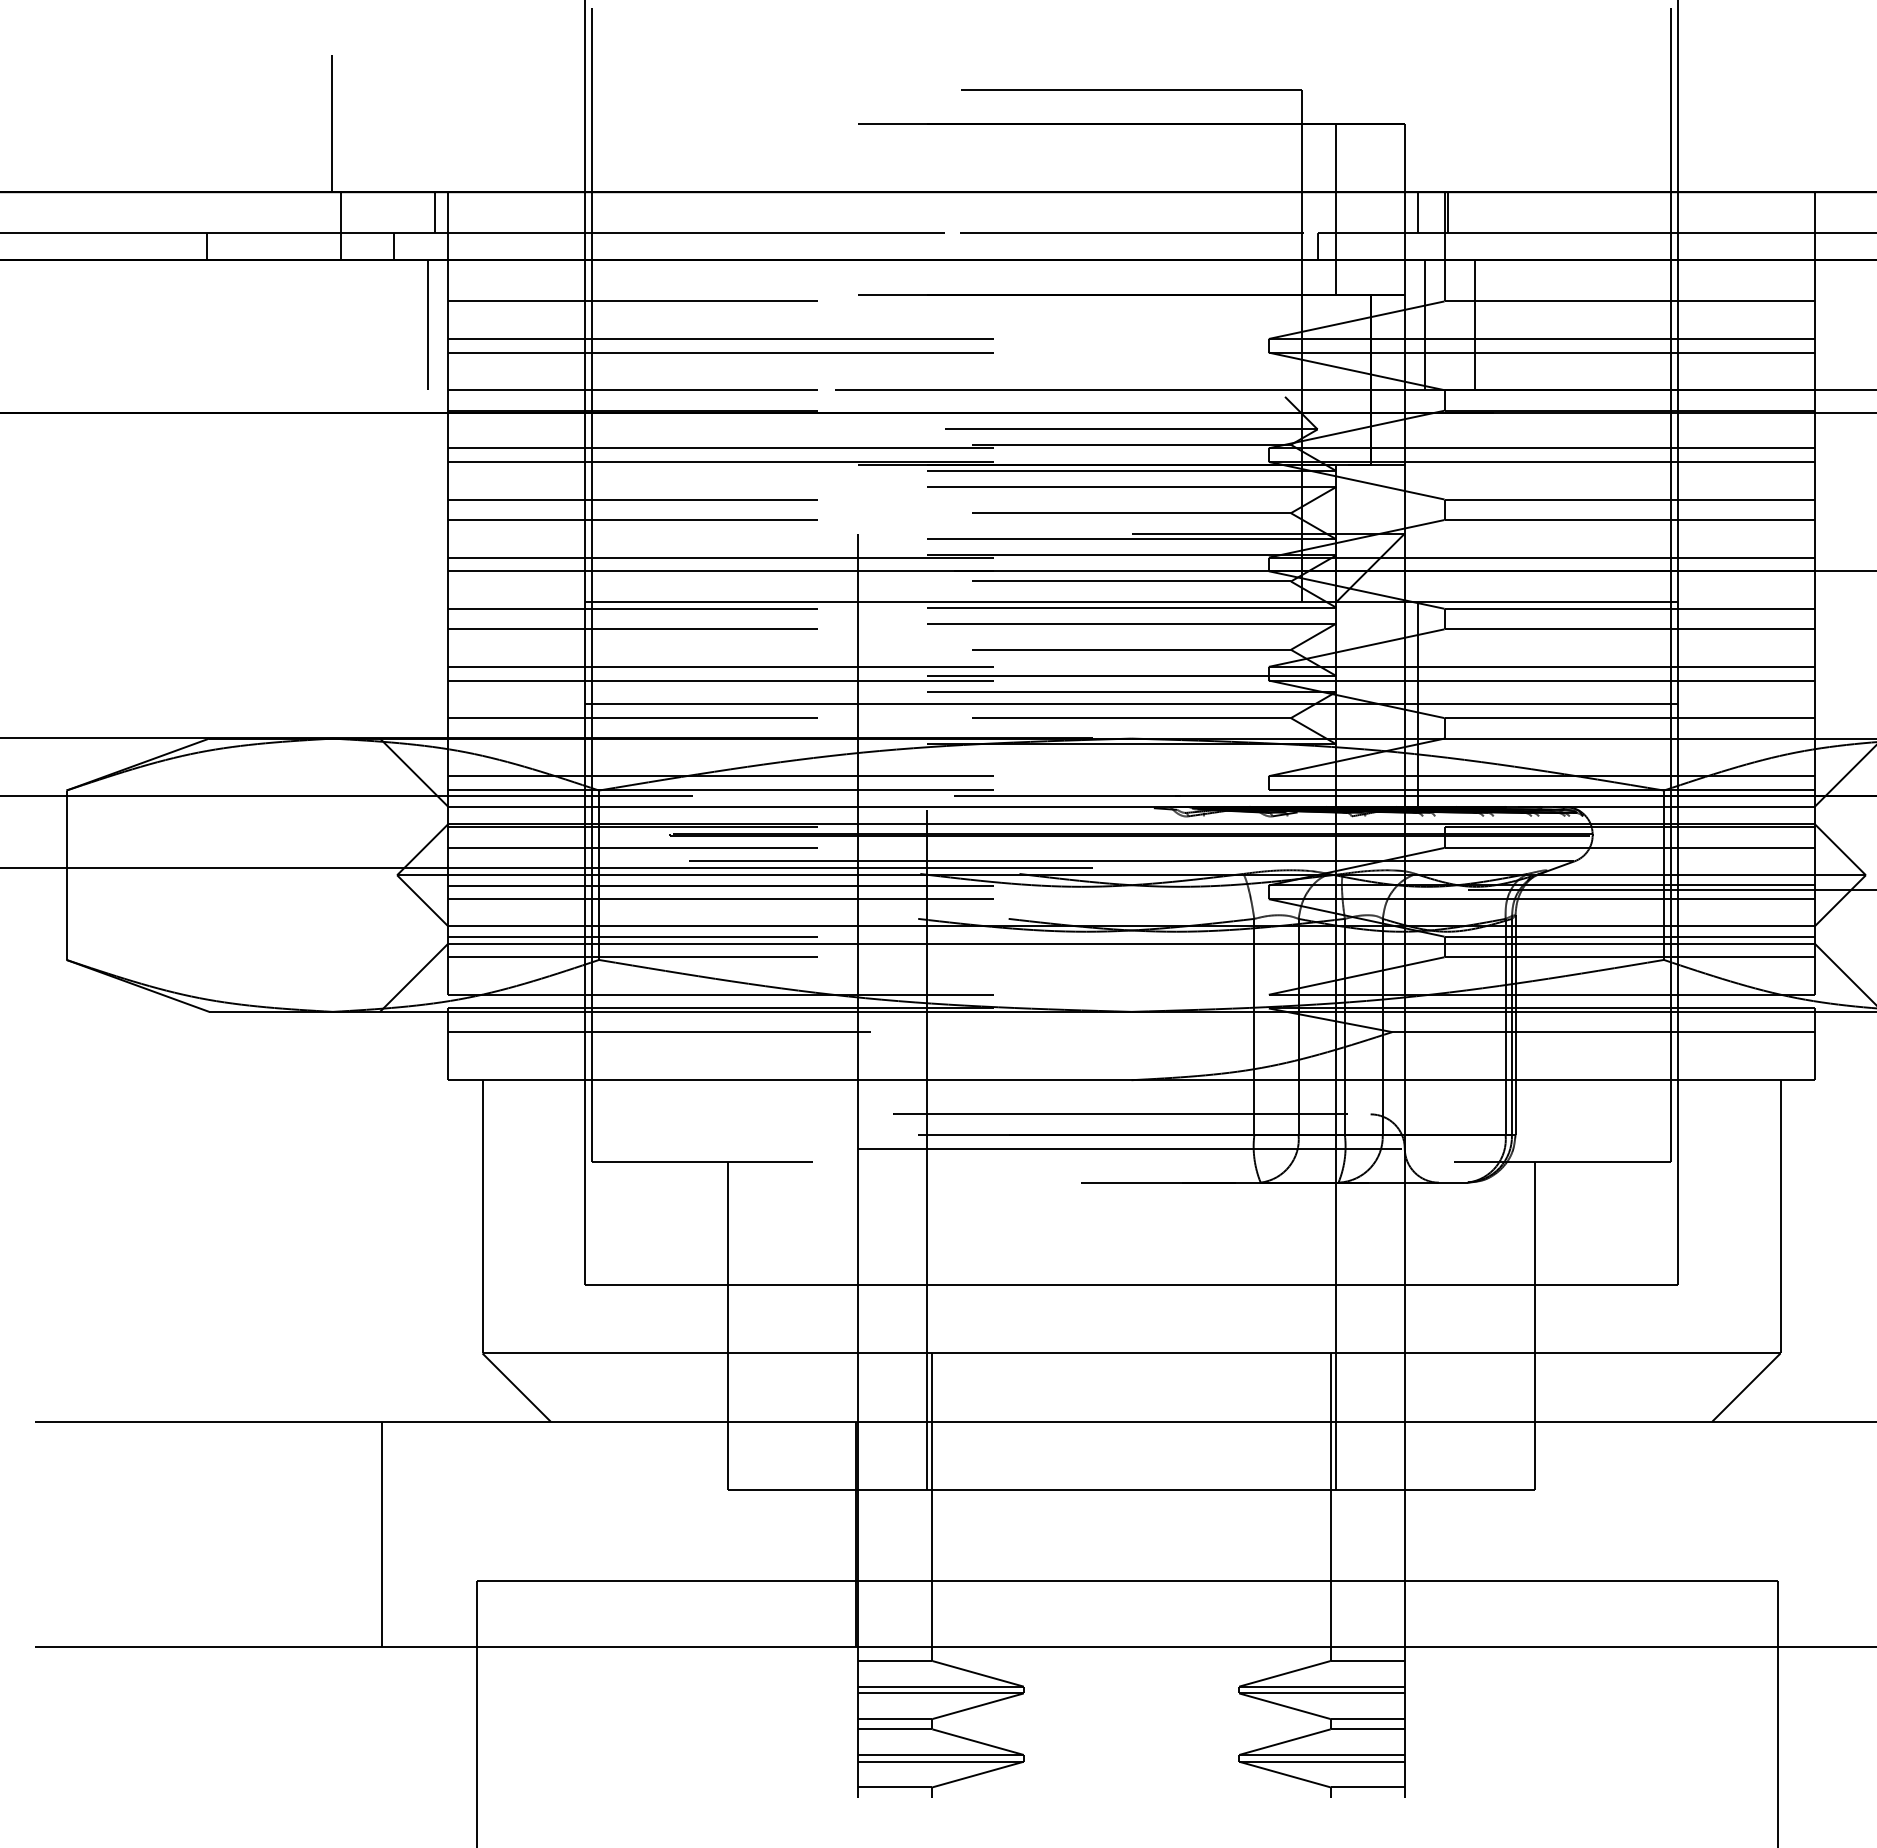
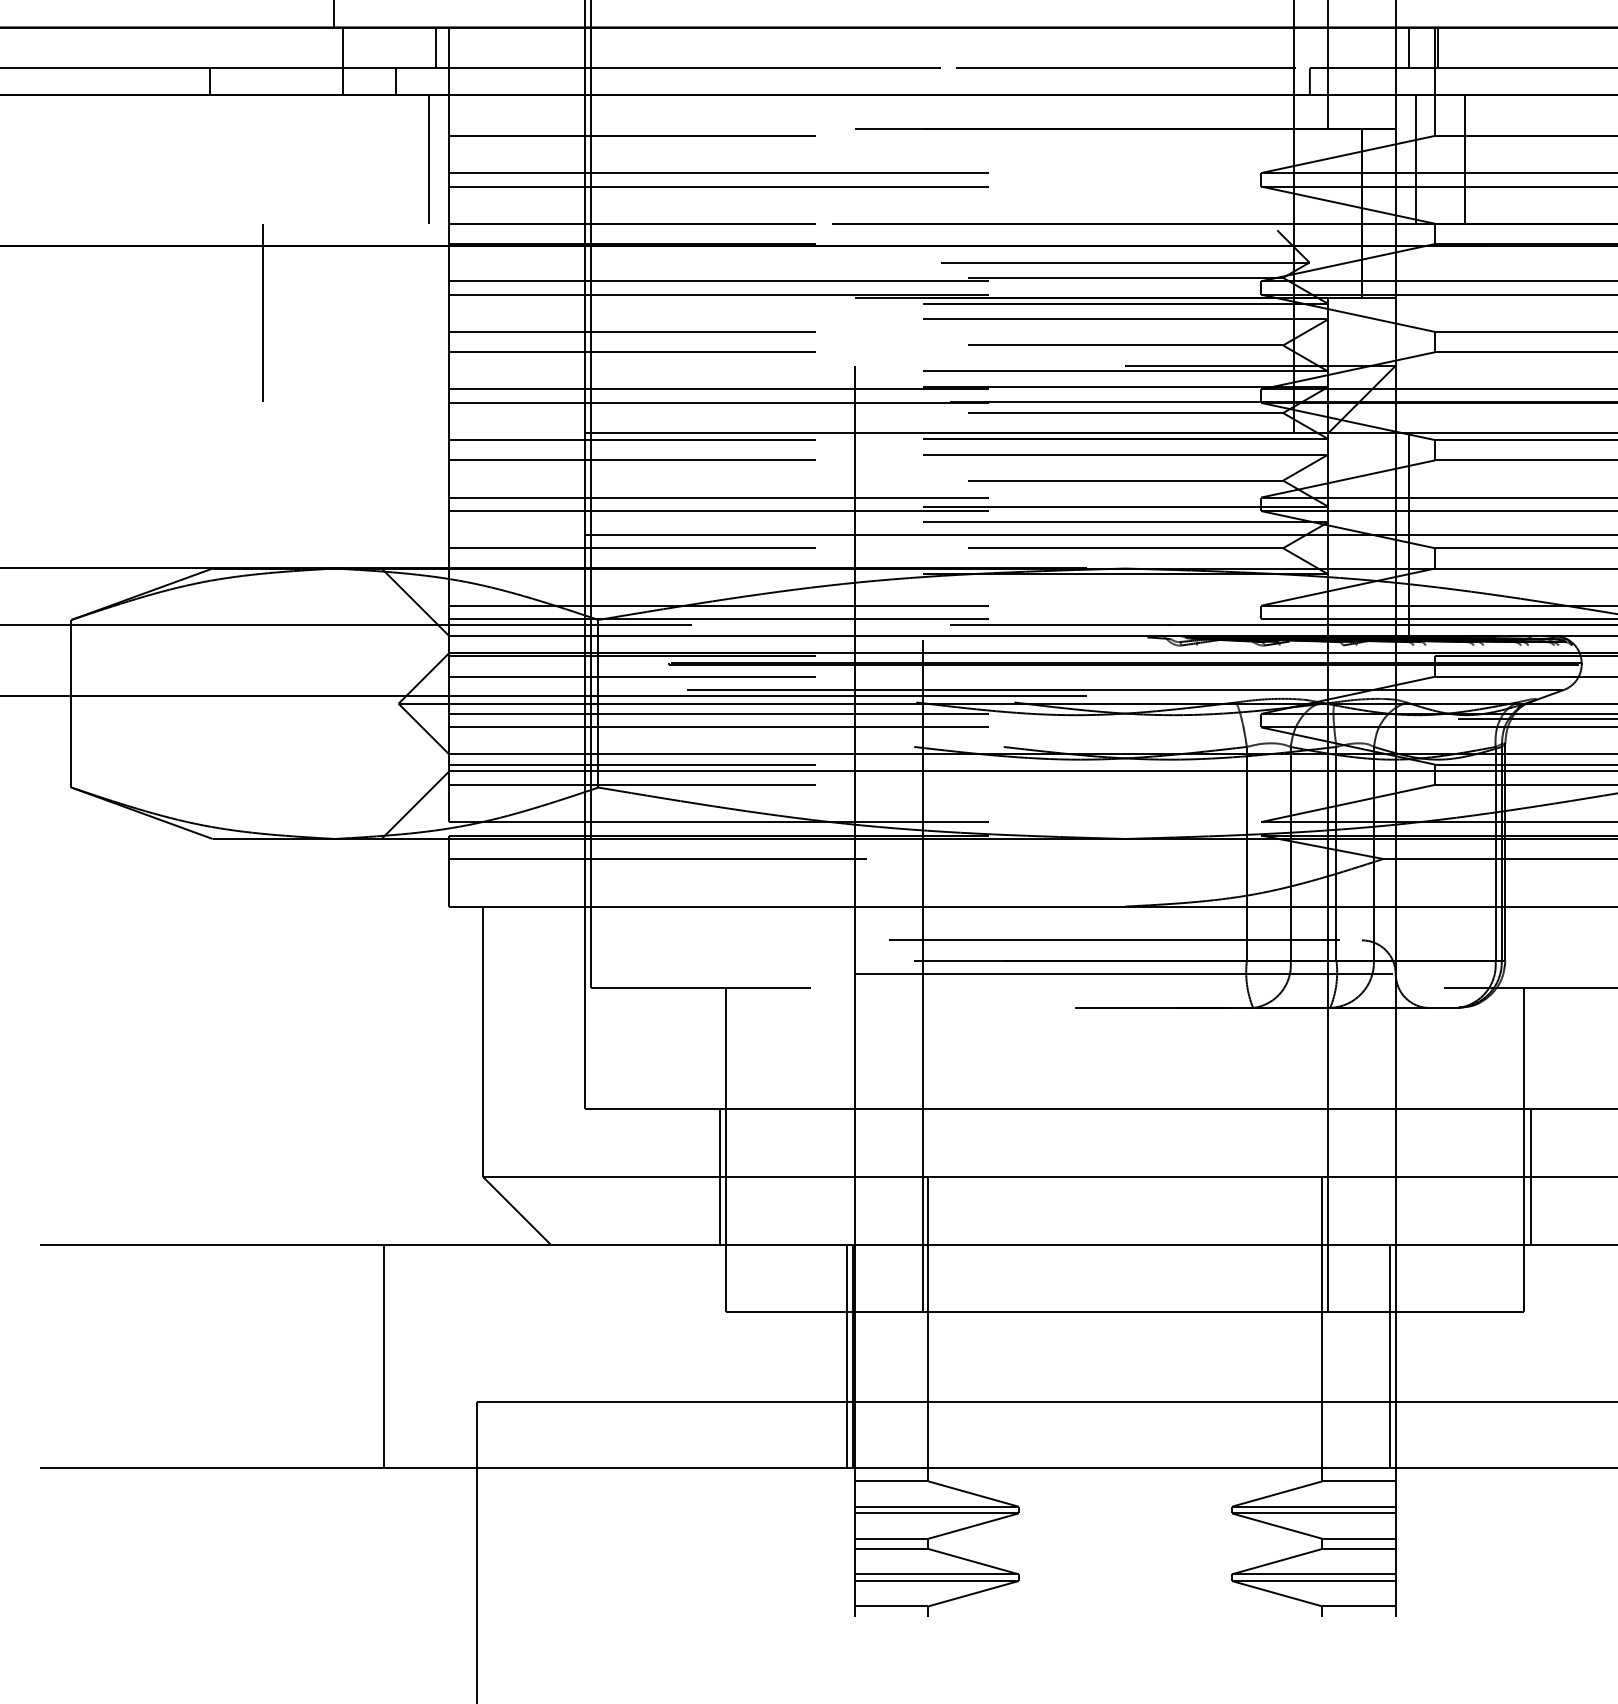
line: (259, 480) -> (262, 313), added
line: (721, 1353) -> (719, 1177), added
line: (1541, 1353) -> (1531, 1177), added
line: (850, 1534) -> (847, 1356), added
line: (1398, 1534) -> (1389, 1356), added

